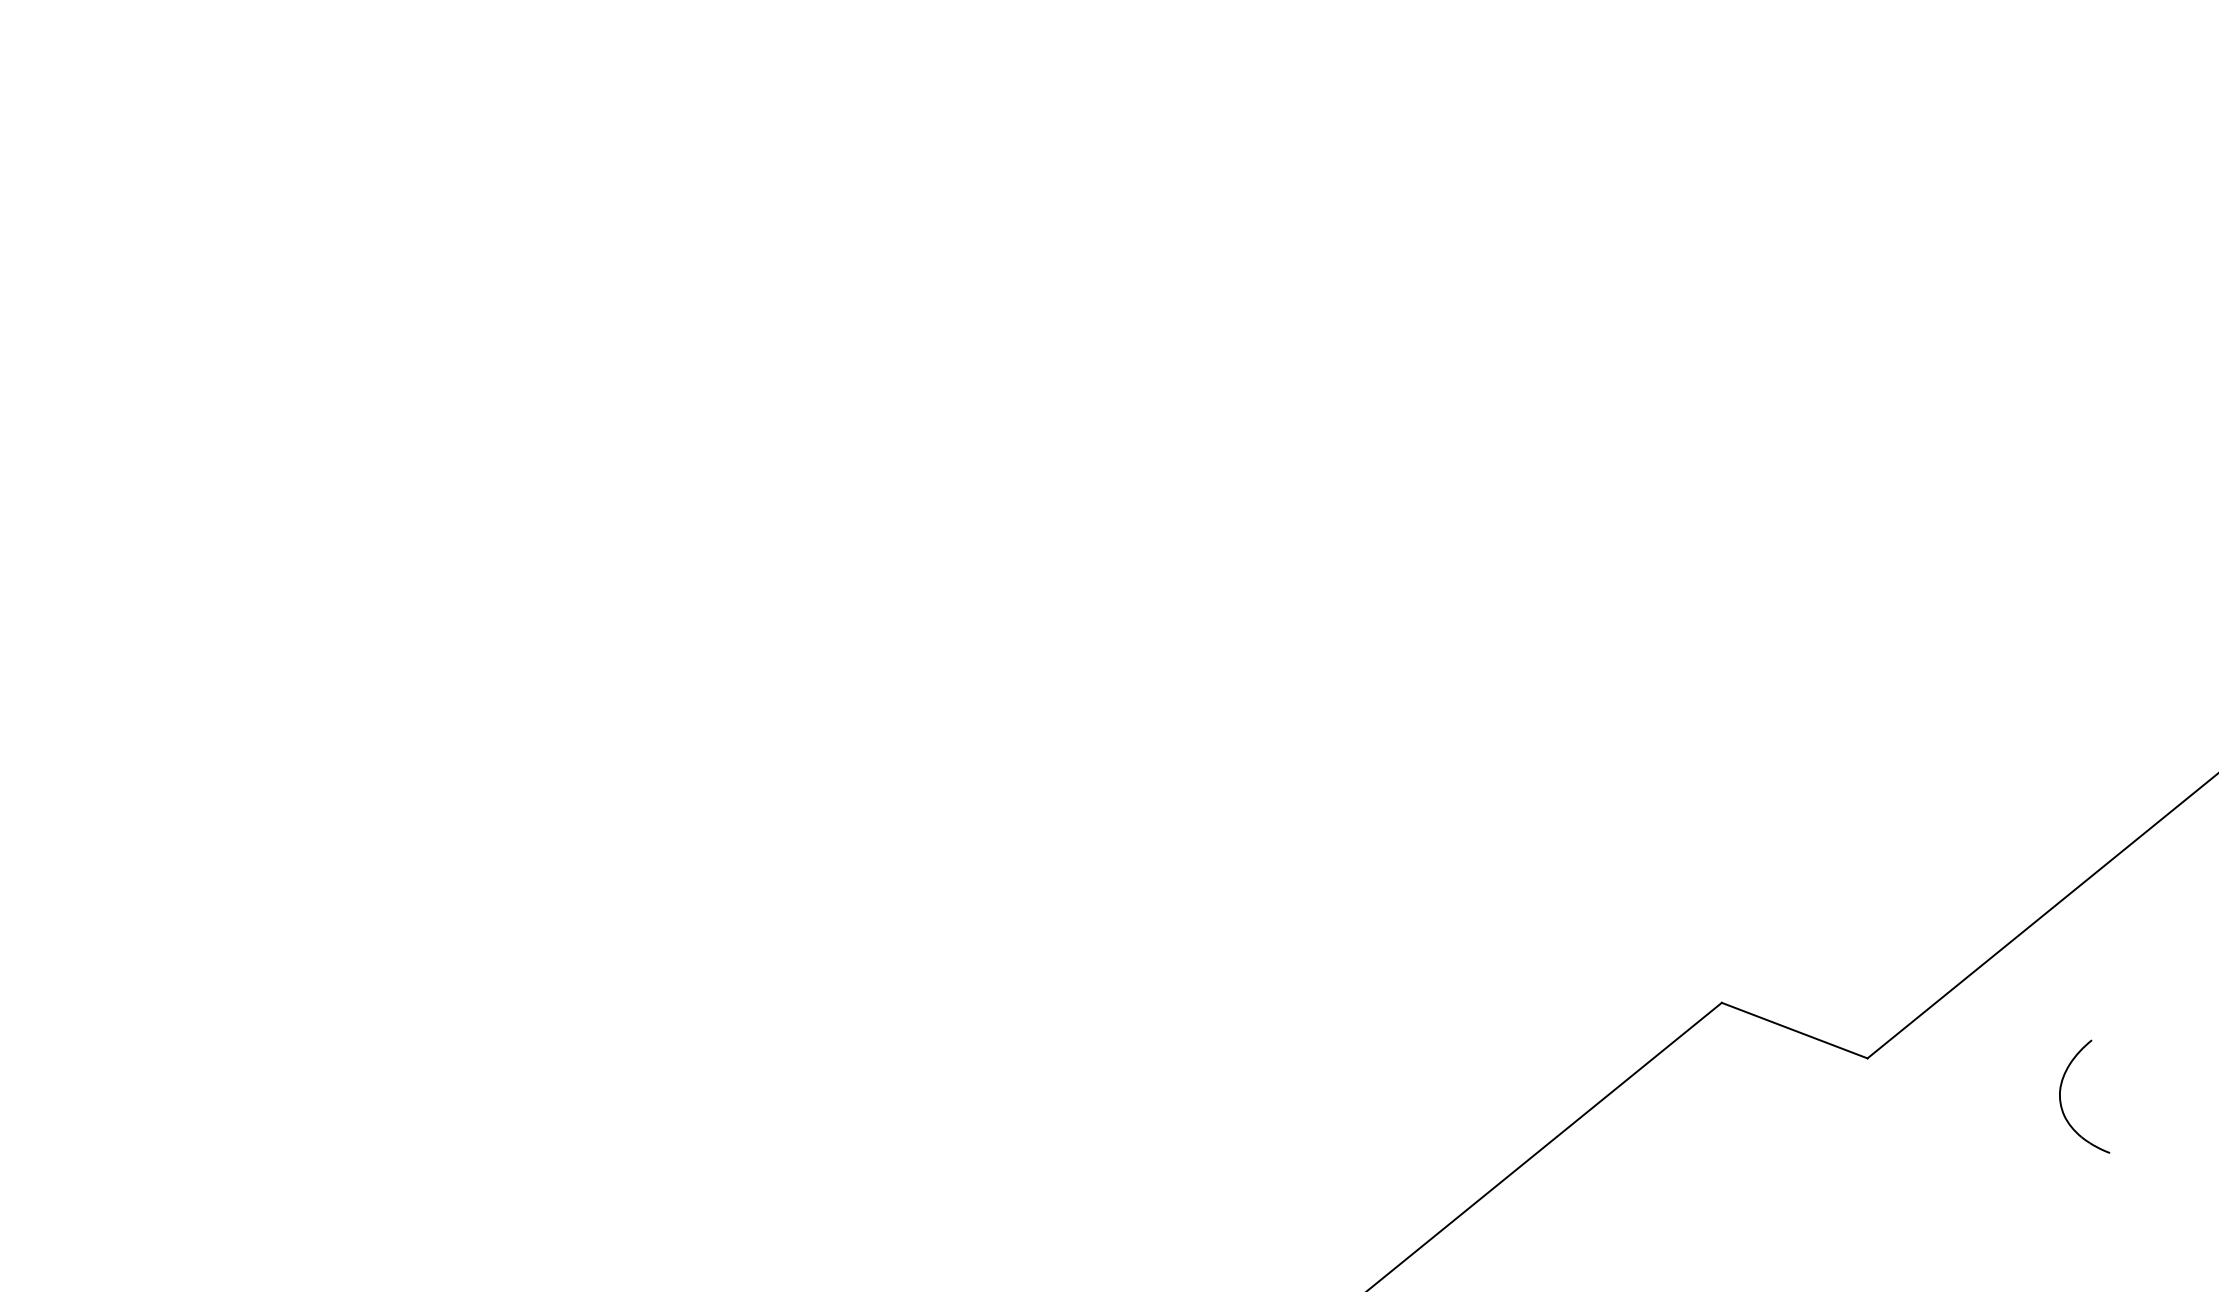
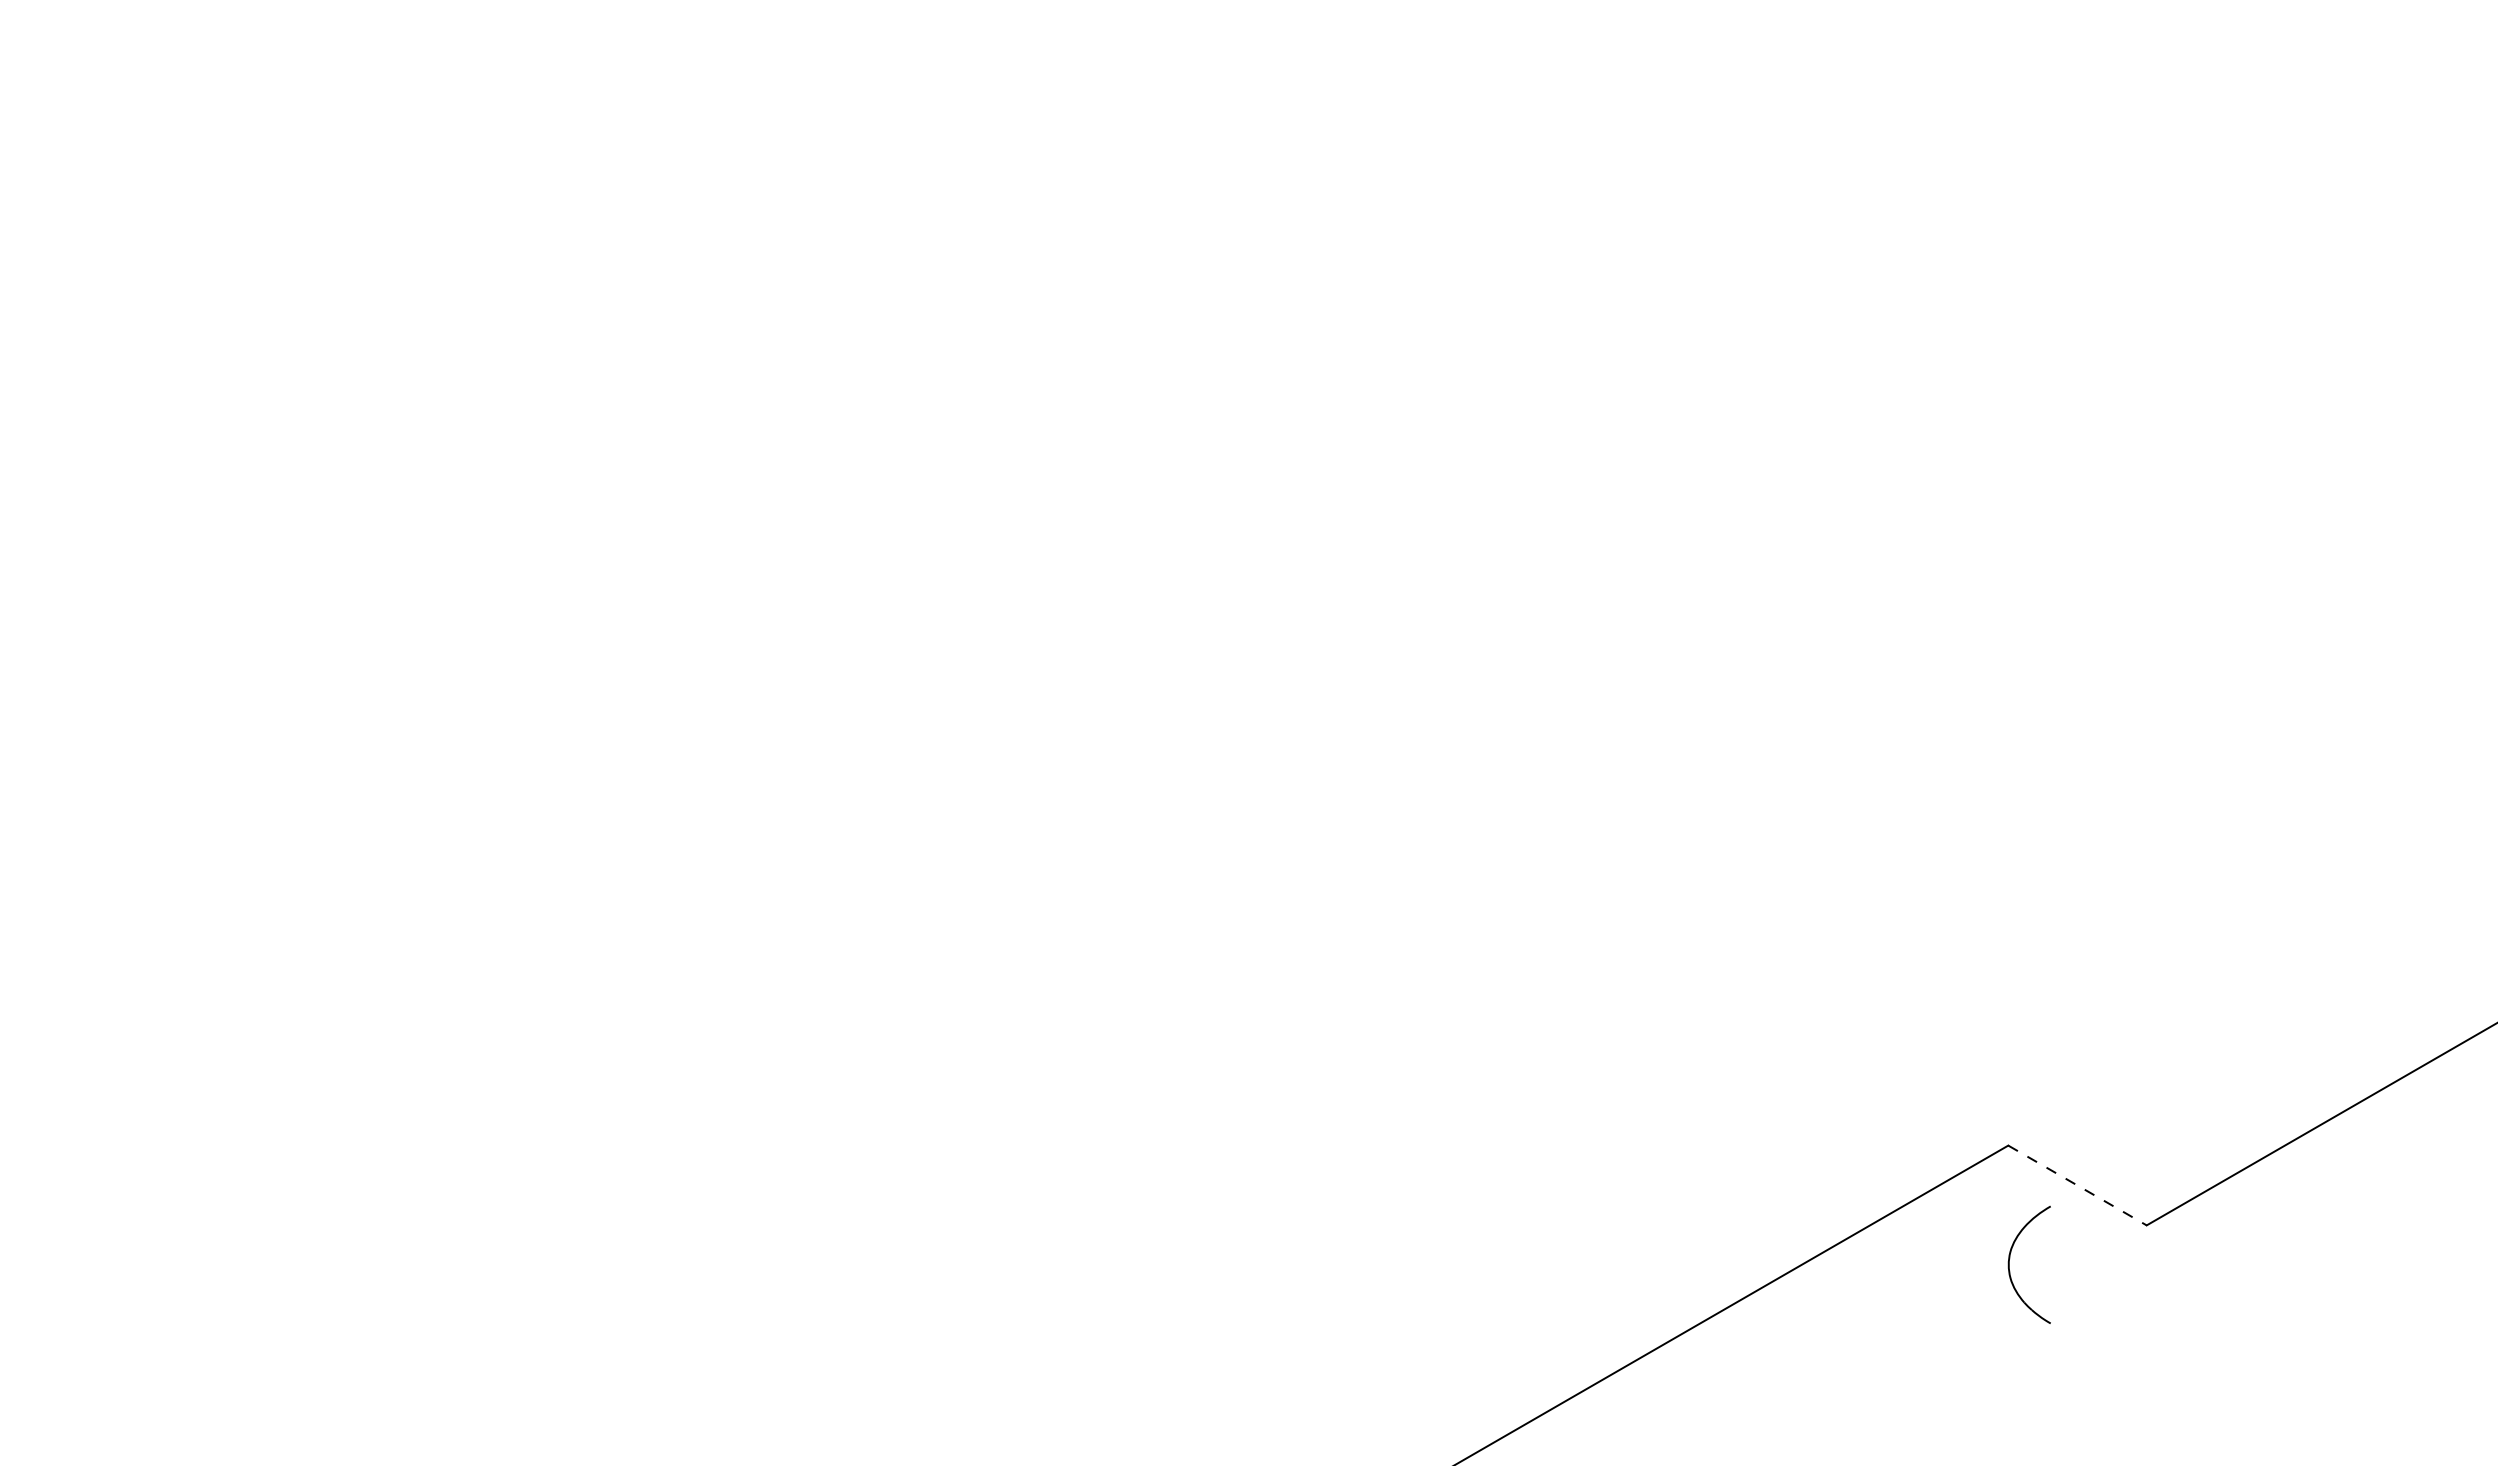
line: (1794, 1030) -> (2077, 1185), solid -> dashed
part: (2061, 1096) -> (2010, 1258), moved

